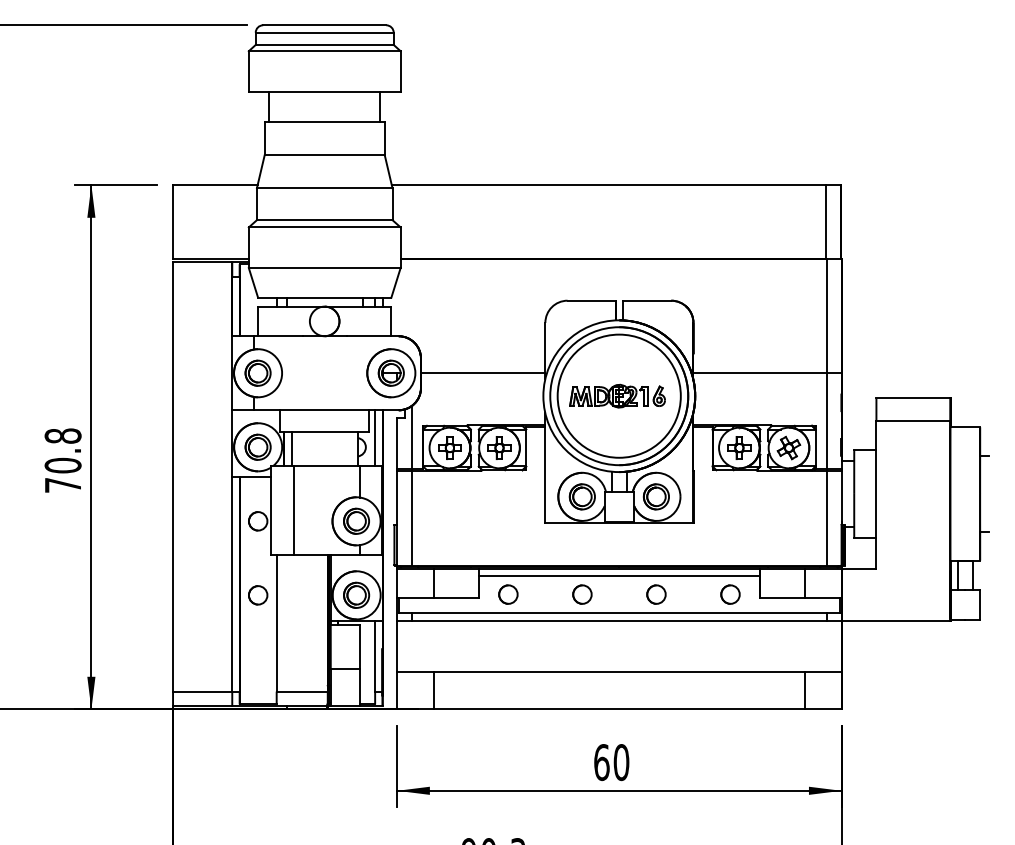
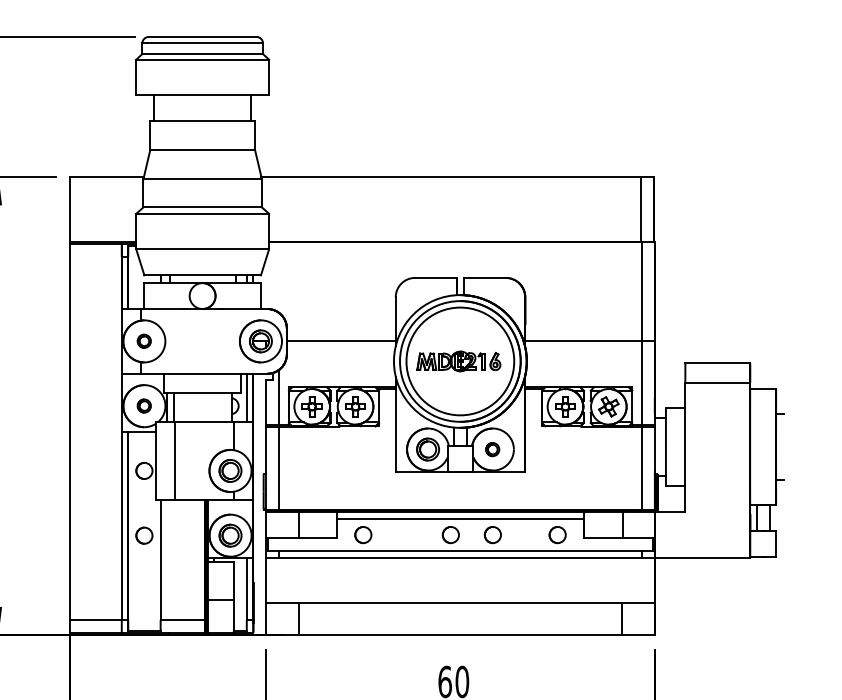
part: (257, 372) -> (143, 340), size x0.6
part: (257, 446) -> (143, 405), size x0.6
part: (655, 496) -> (492, 449), size x0.6
circle: (582, 594) -> (450, 534), moved

